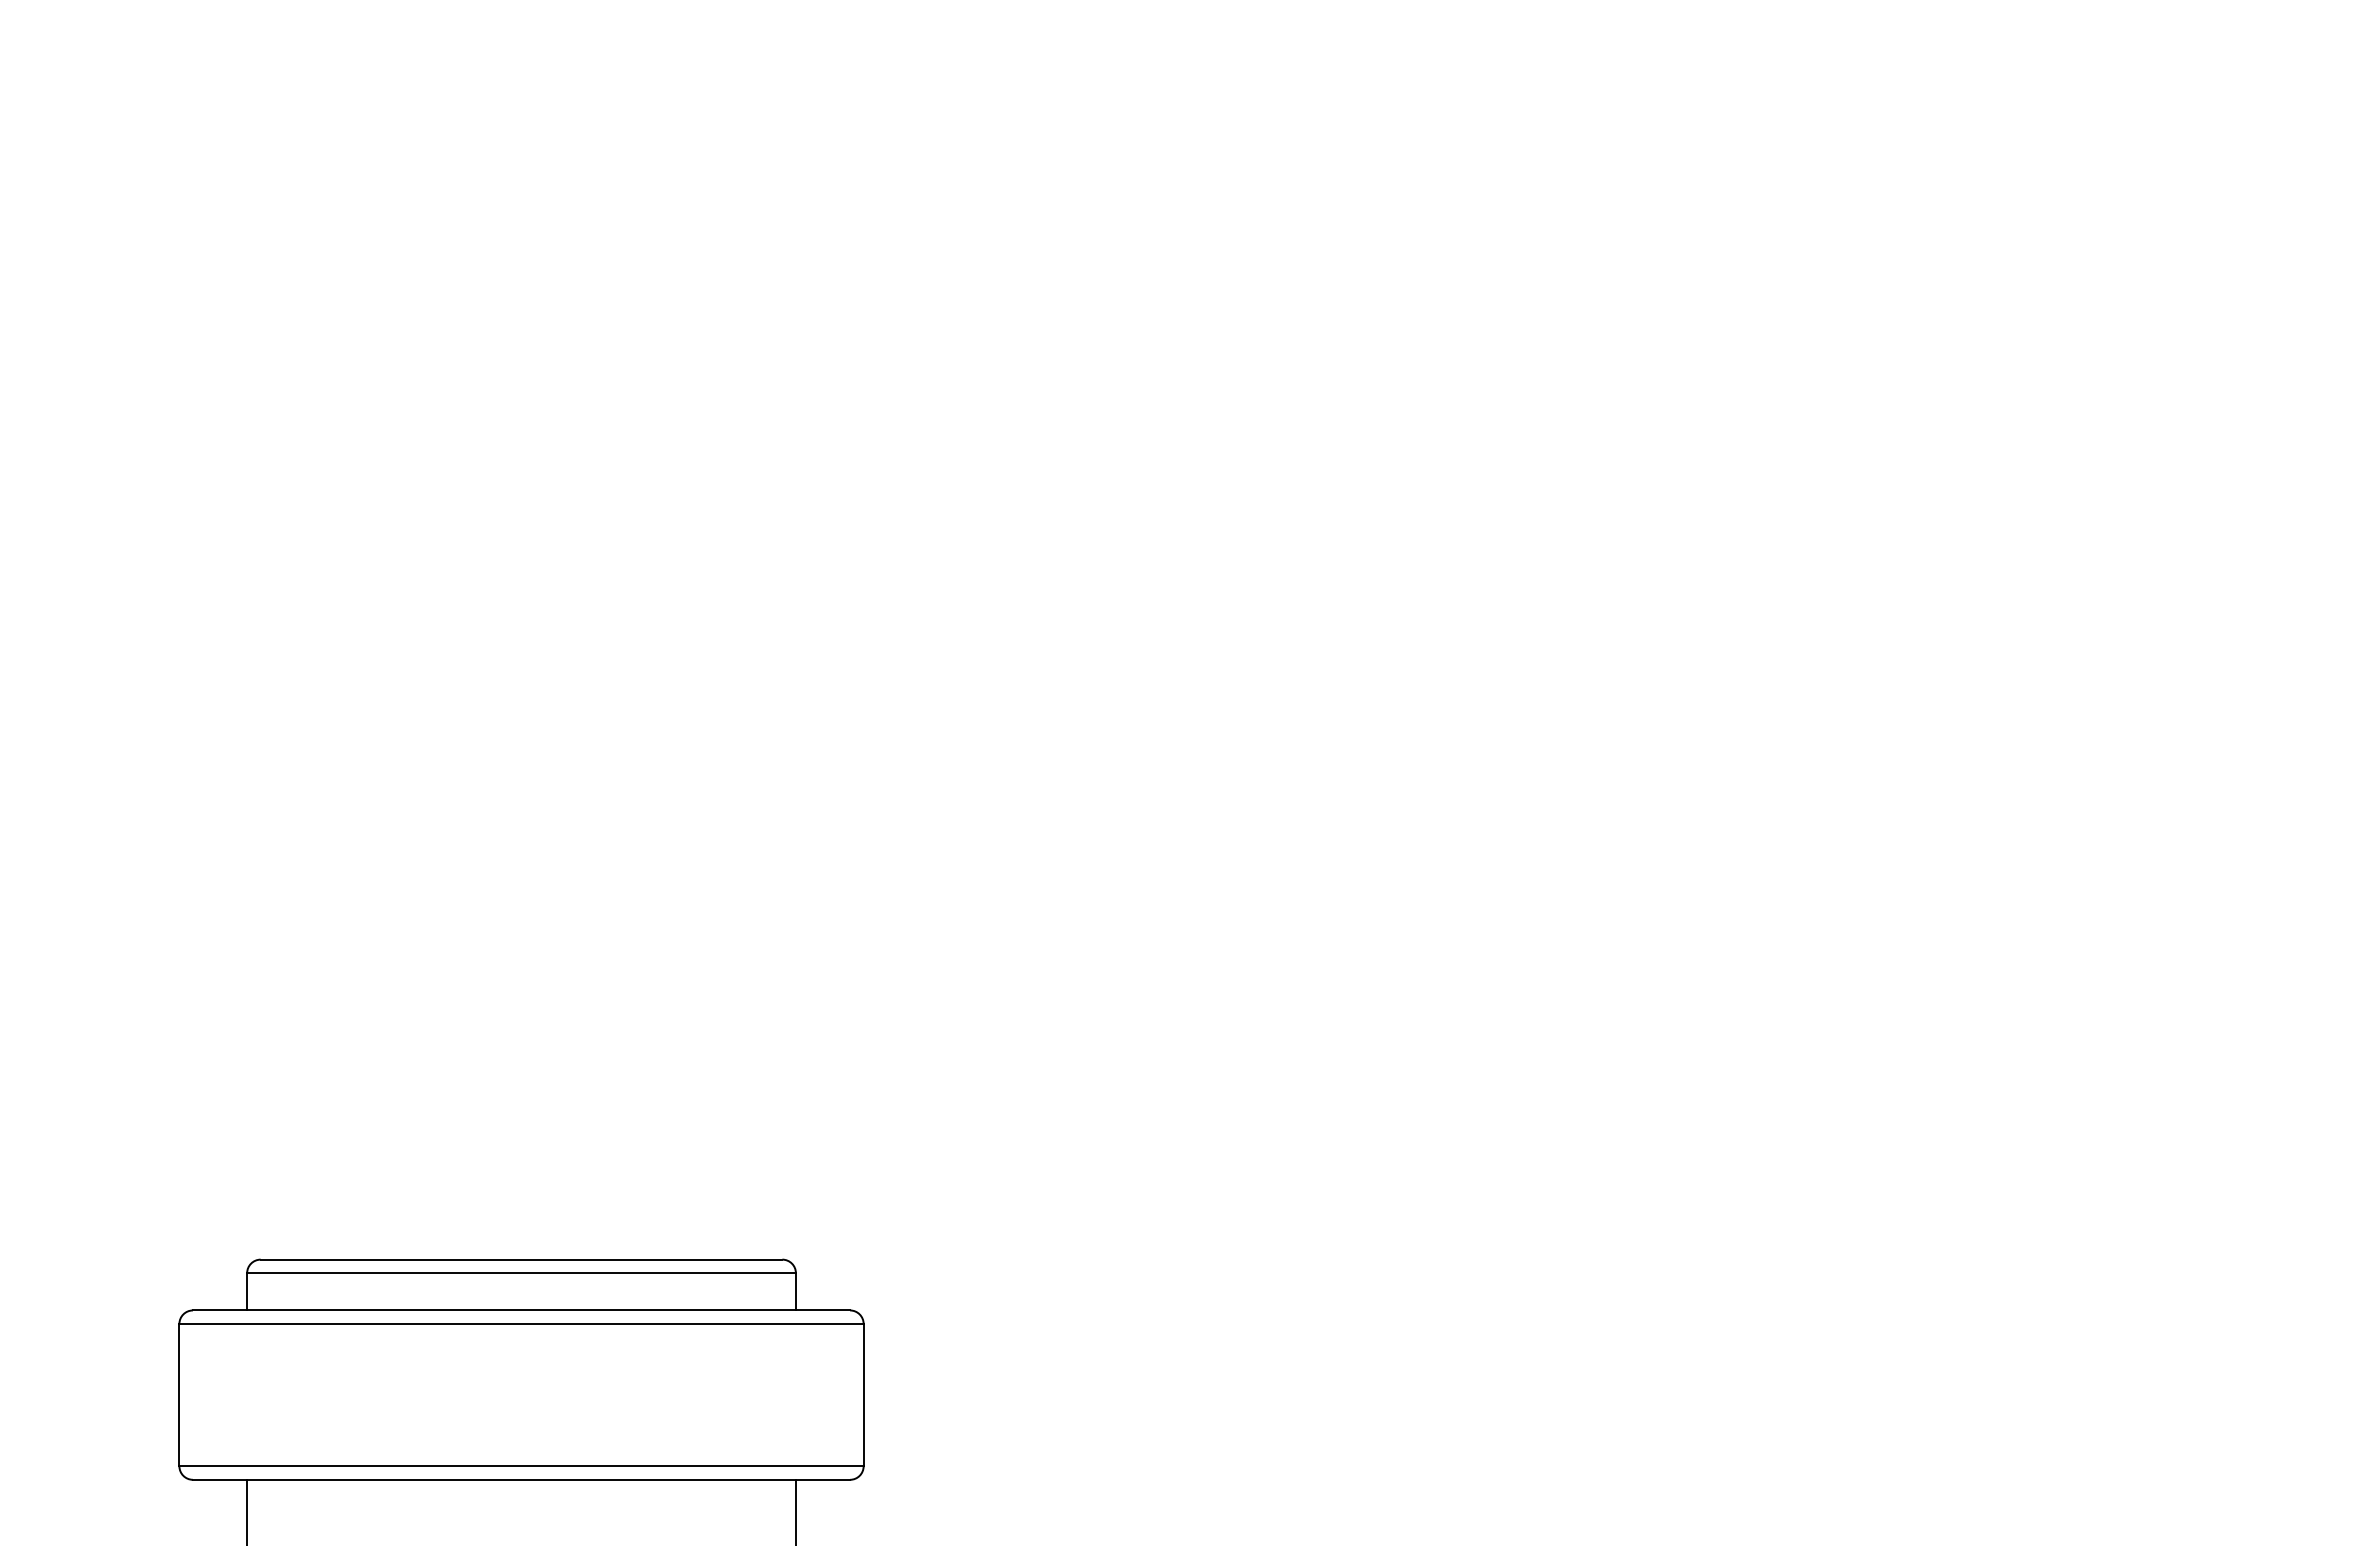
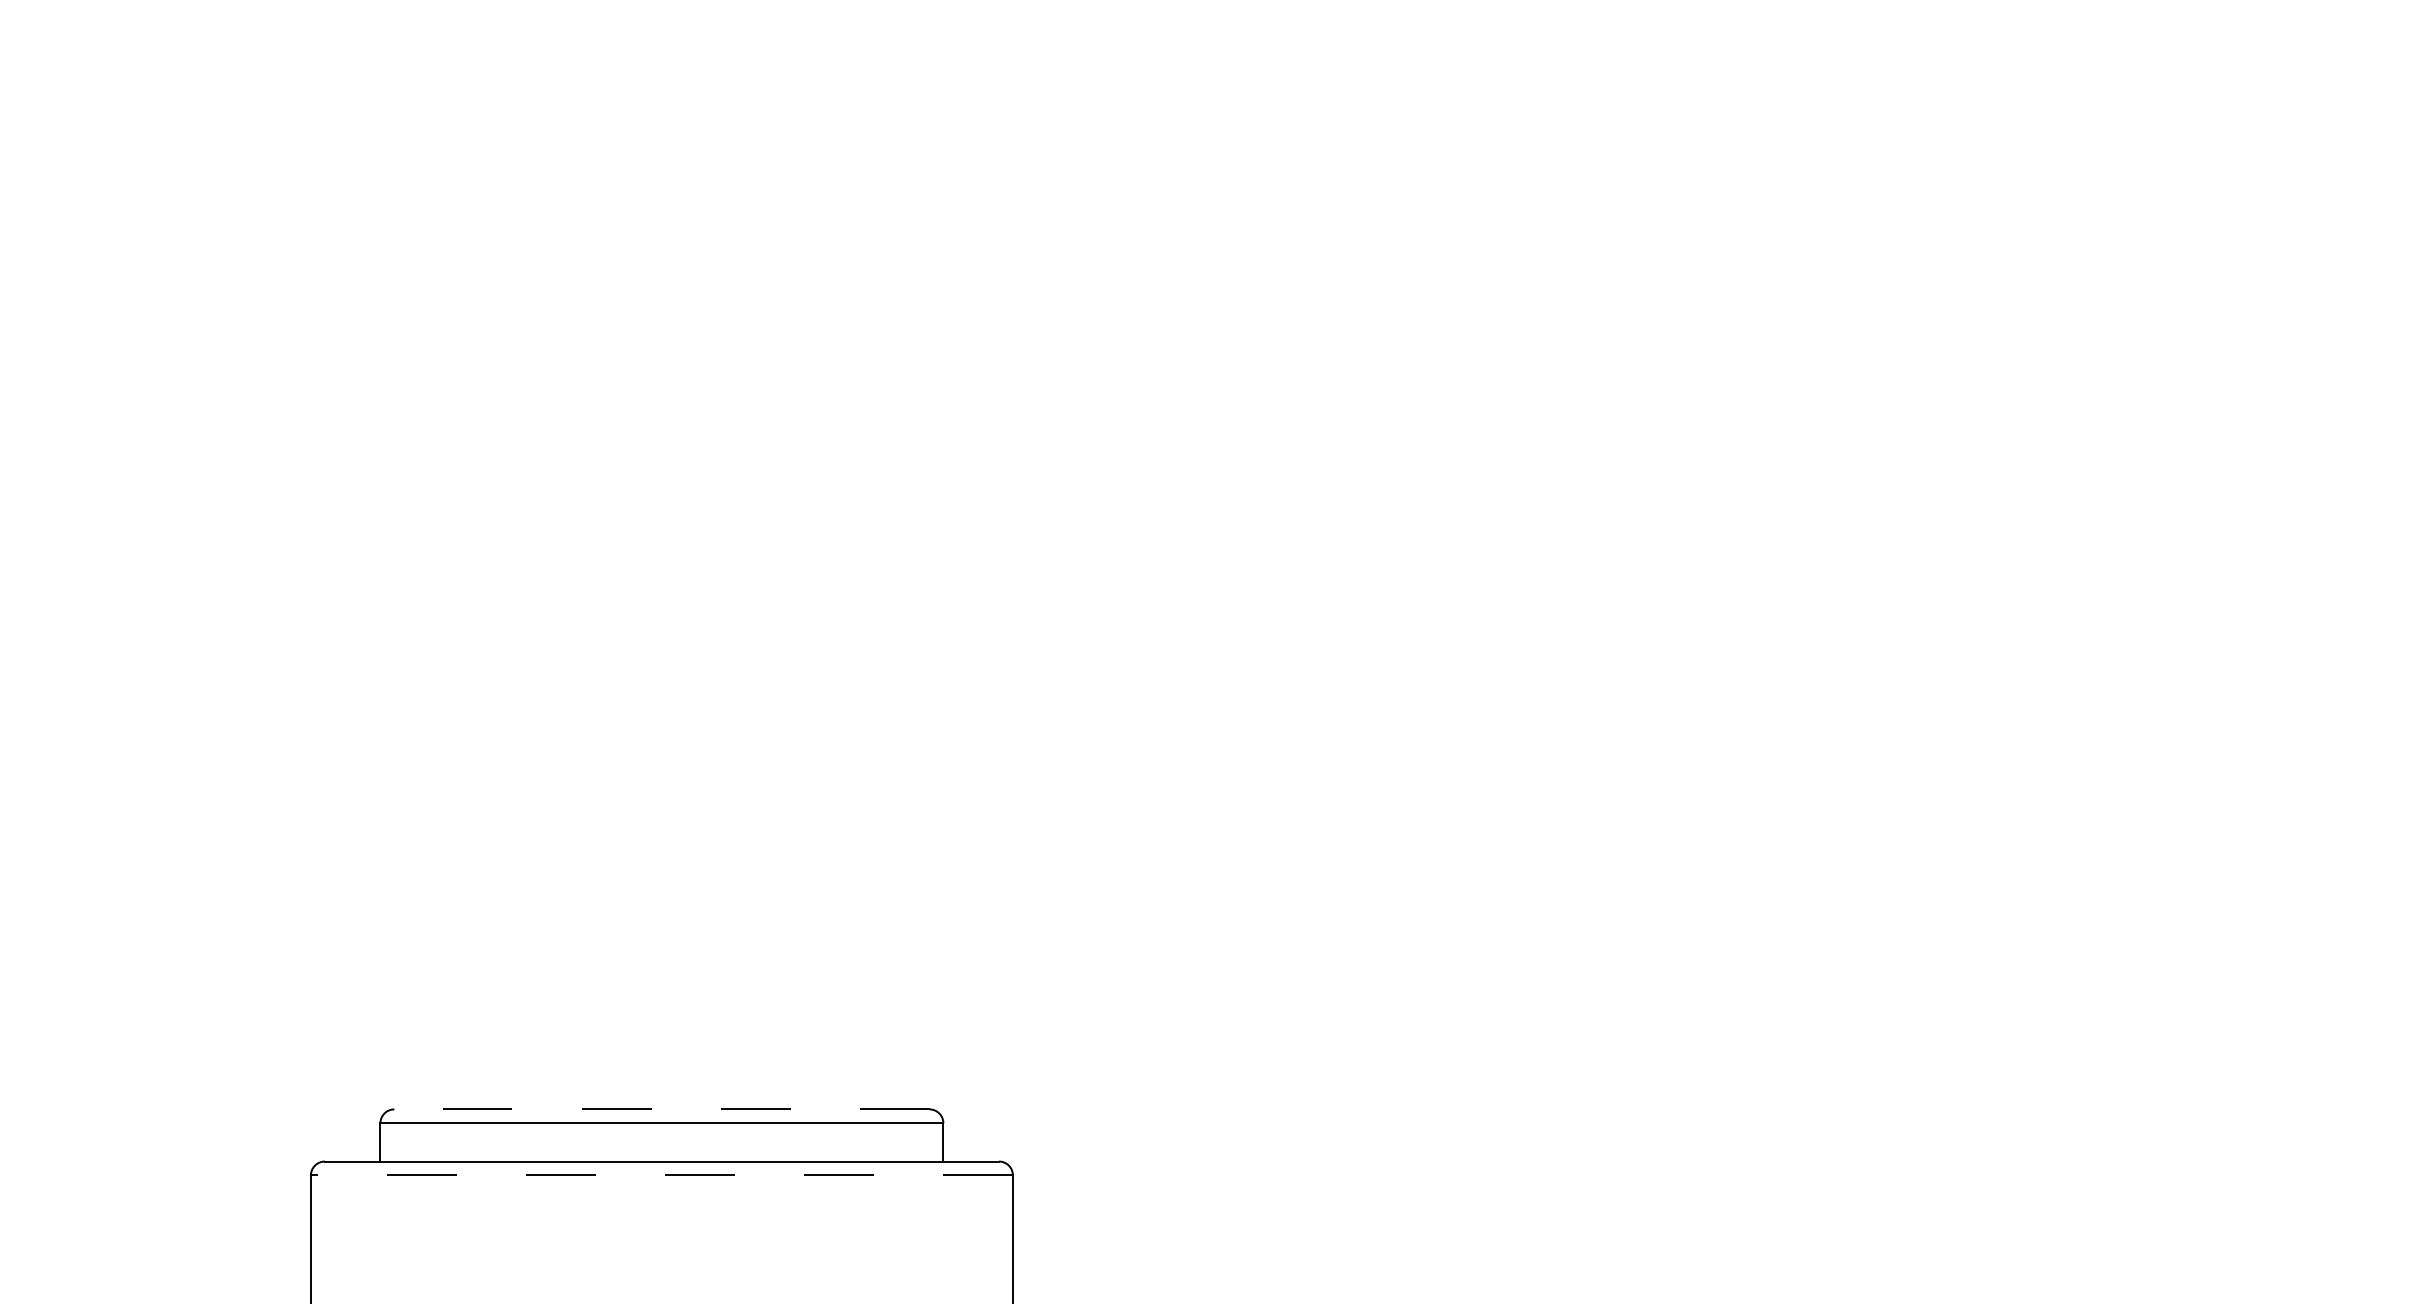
line: (521, 1259) -> (661, 1109), solid -> dashed
line: (521, 1323) -> (661, 1174), solid -> dashed

